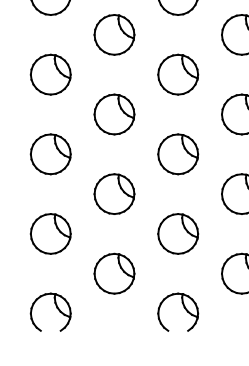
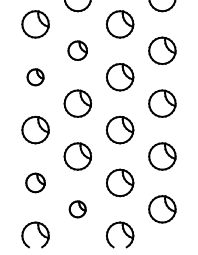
part: (113, 34) -> (77, 50), size x0.7
part: (50, 75) -> (35, 77), size x0.6
part: (50, 233) -> (35, 182), size x0.7
part: (113, 273) -> (77, 209), size x0.6

